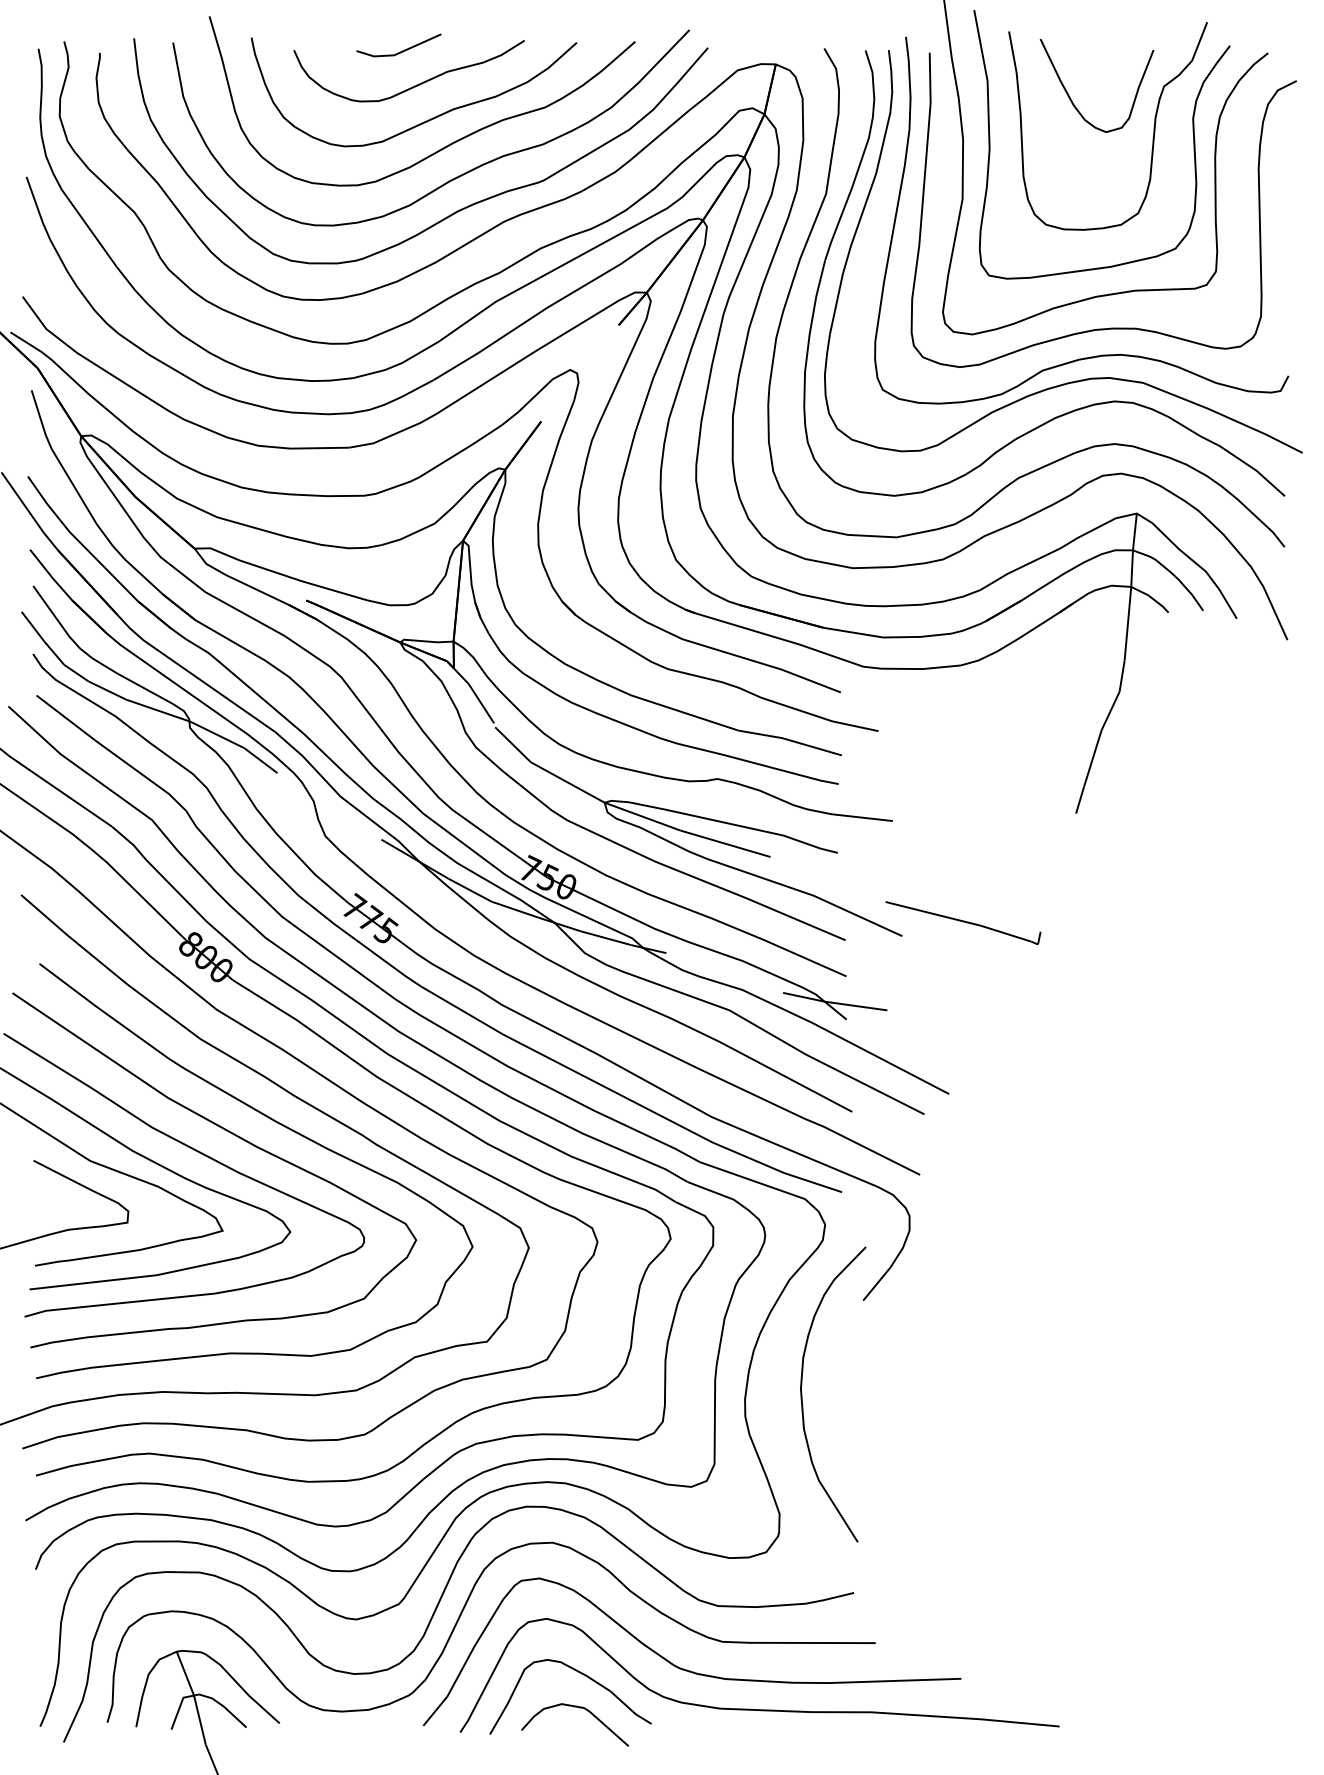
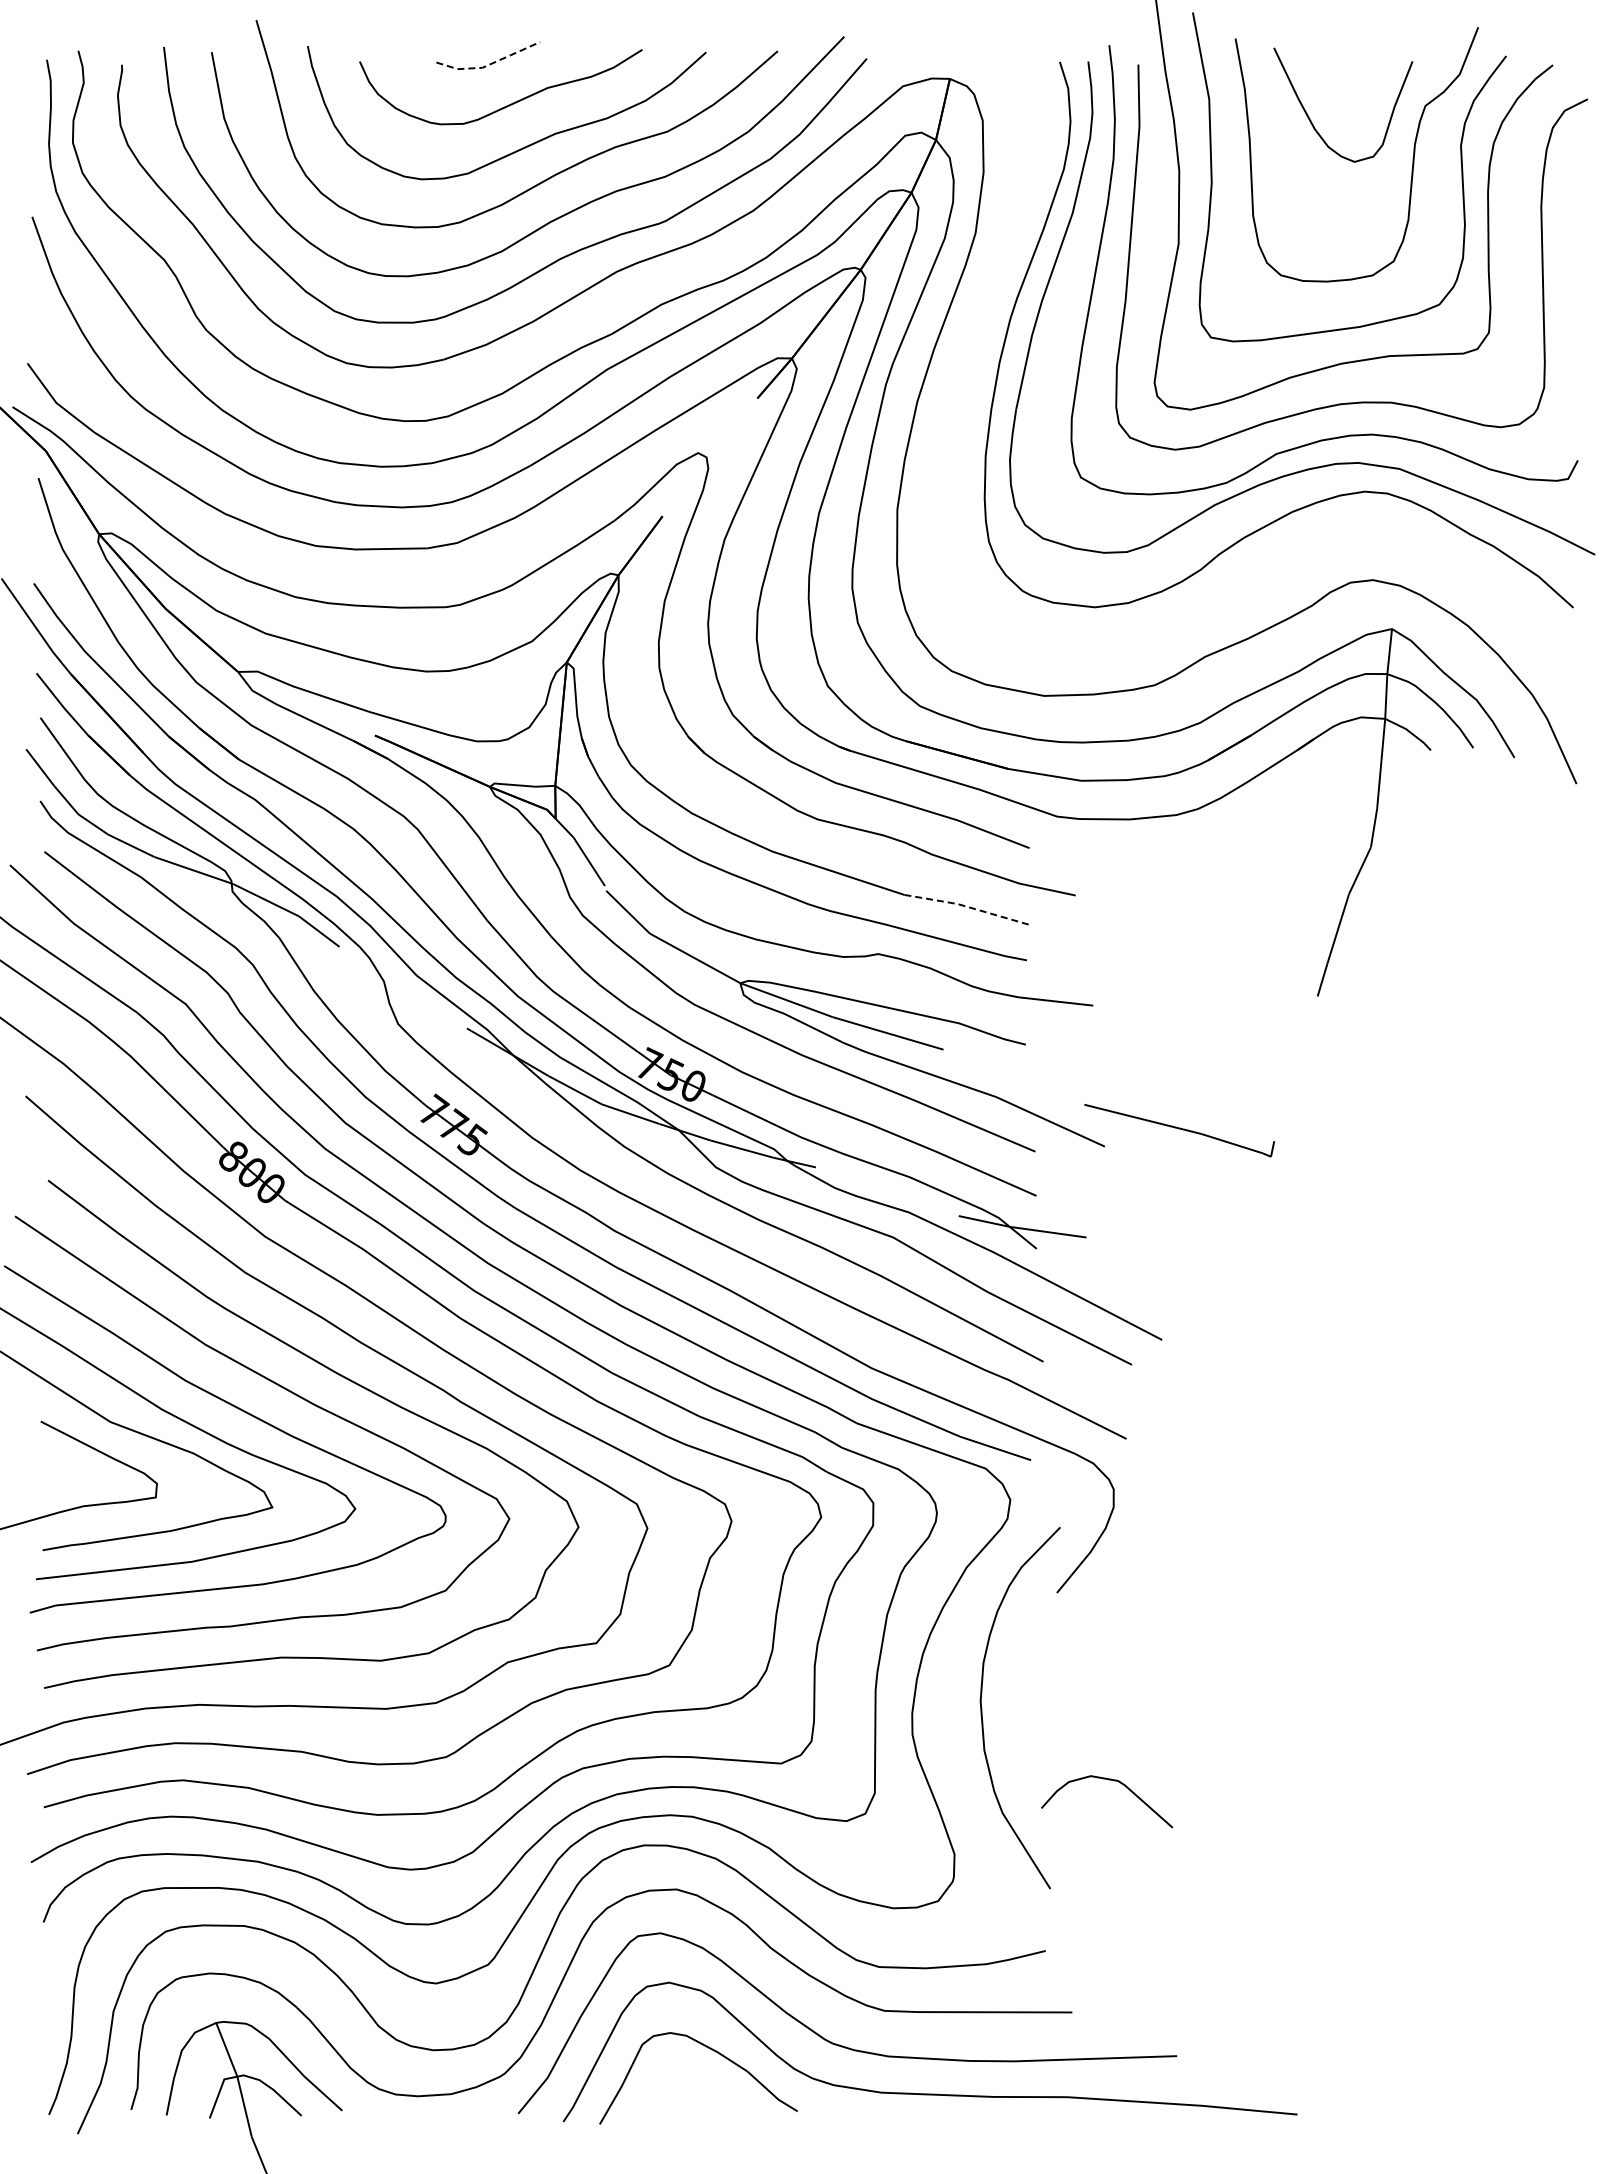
line: (399, 52) -> (488, 64), solid -> dashed
part: (1077, 451) -> (1319, 552), removed
line: (791, 740) -> (968, 907), solid -> dashed
curve: (576, 1707) -> (1108, 1780), moved

